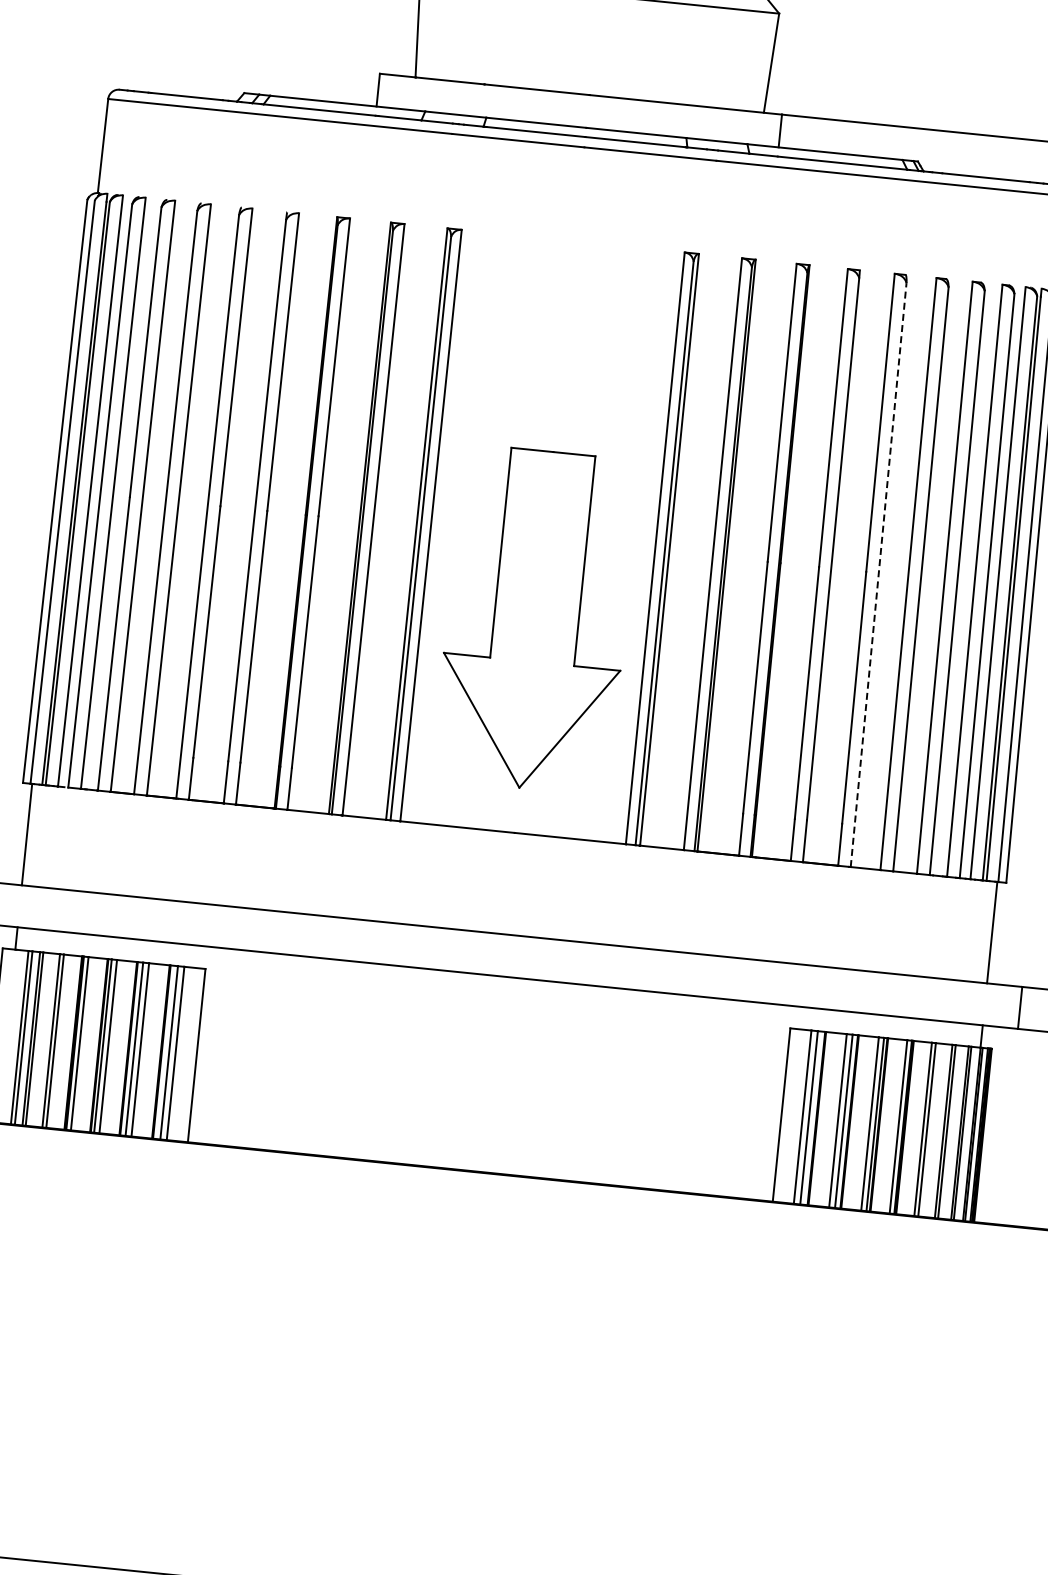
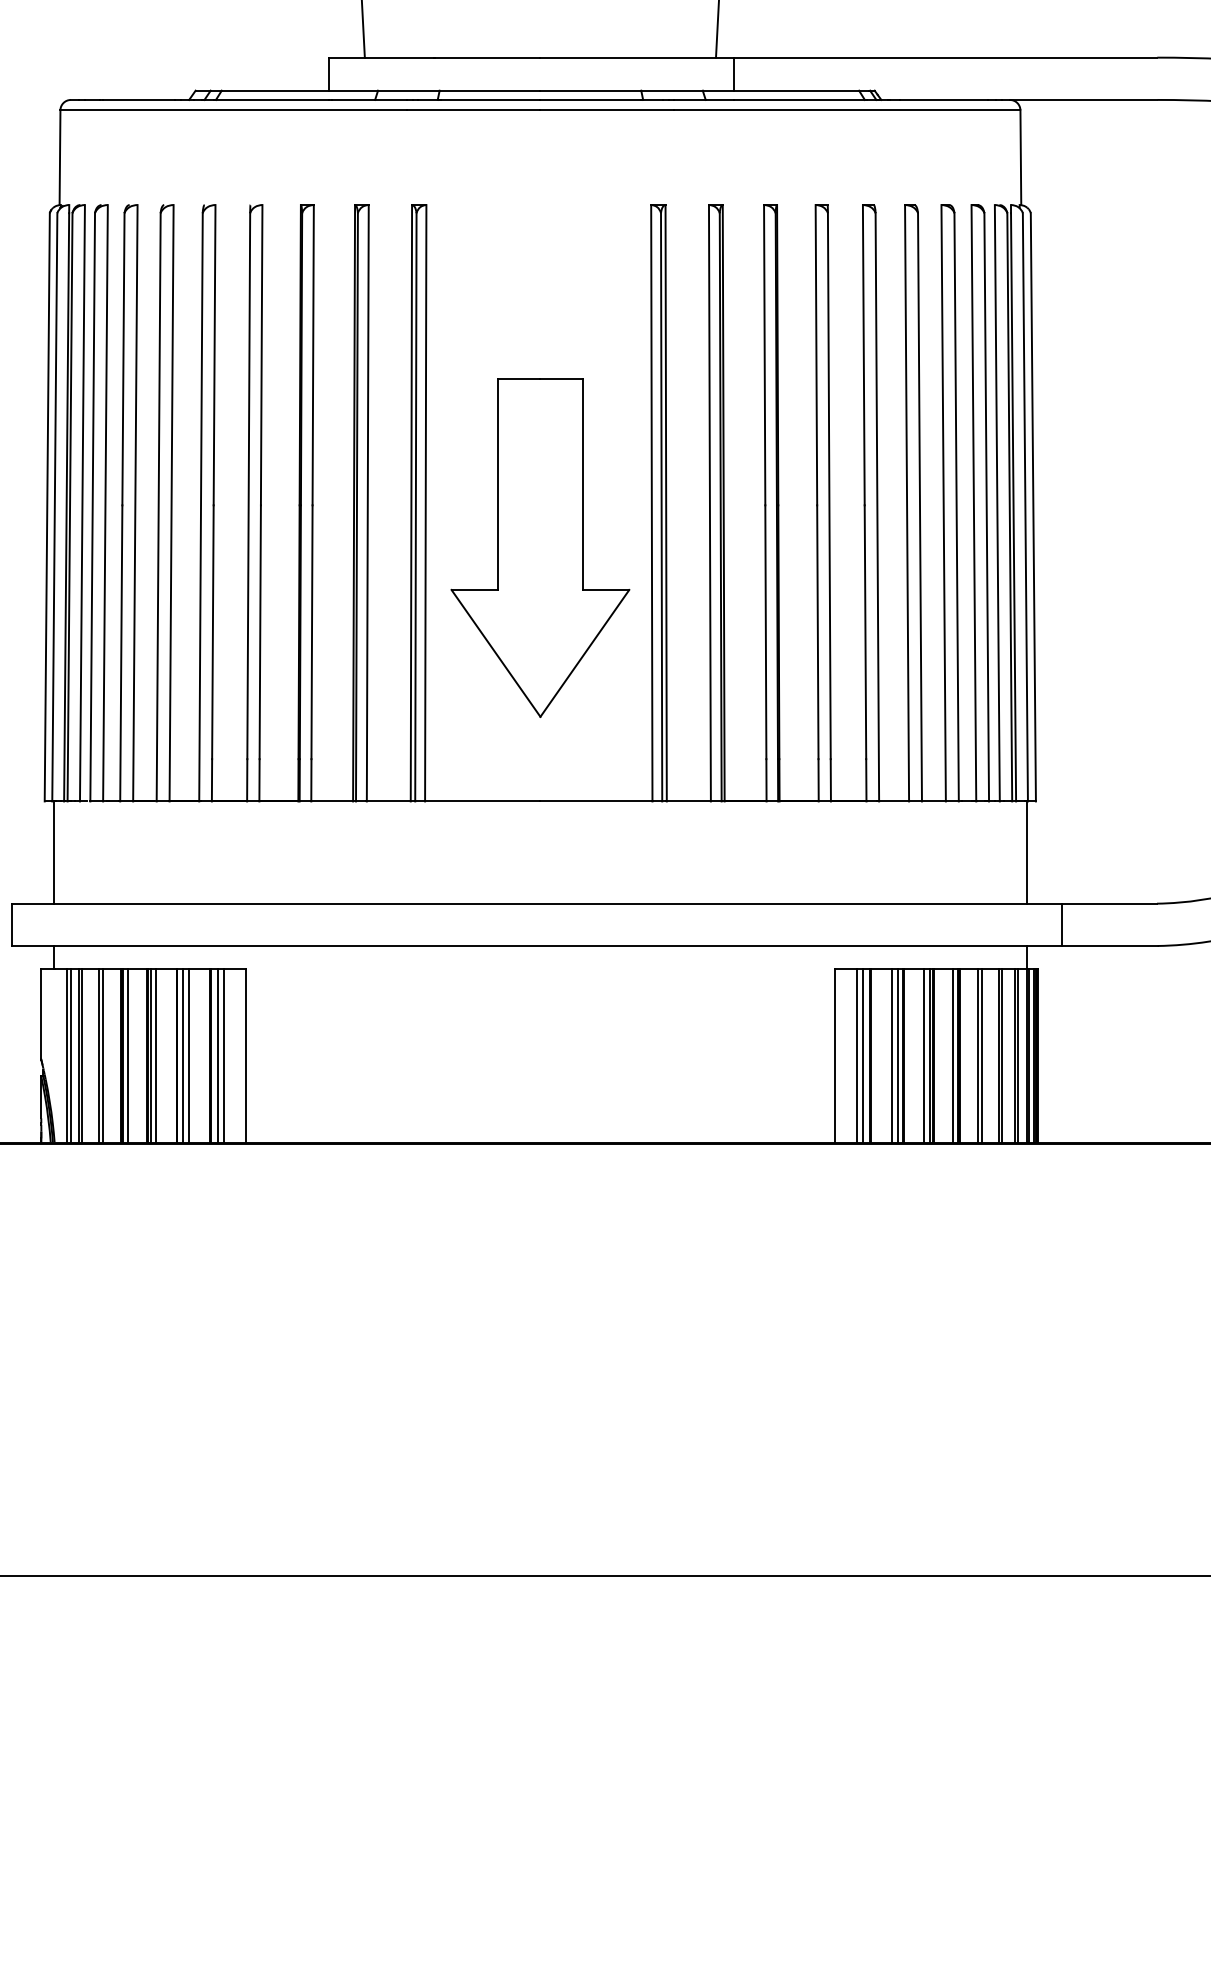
line: (878, 574) -> (877, 506), dashed -> solid
part: (536, 619) -> (540, 547), moved

